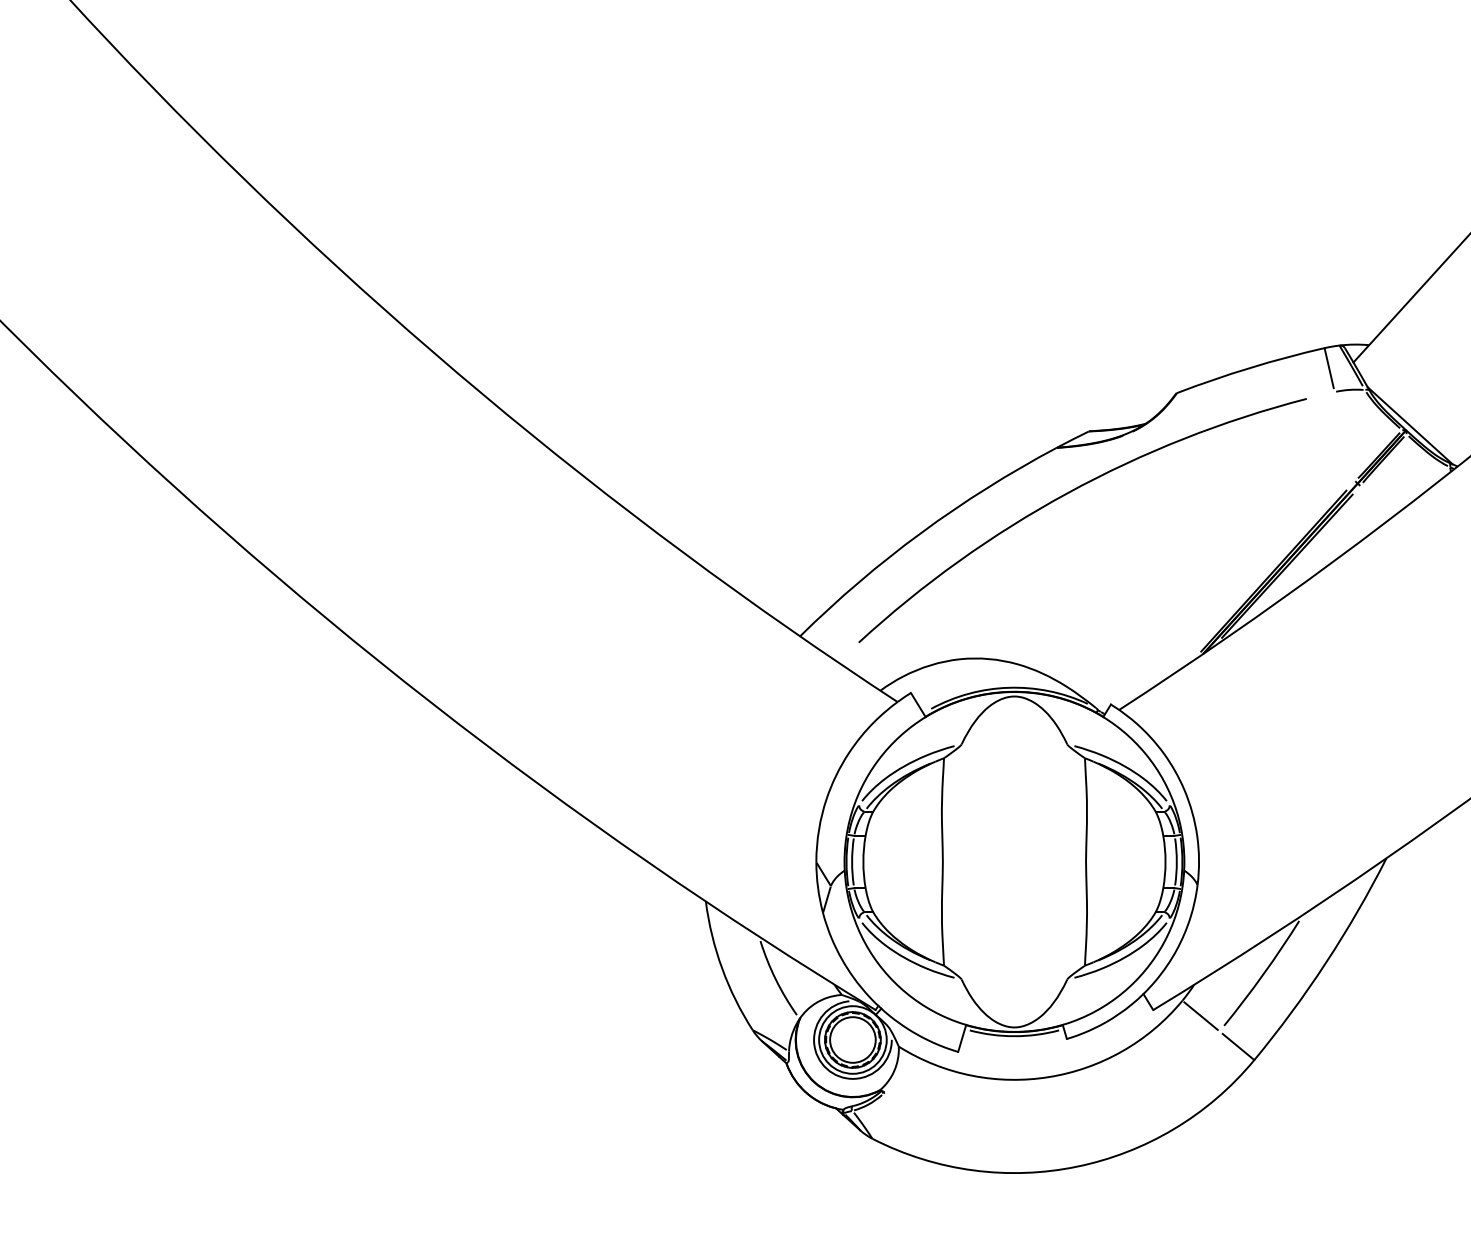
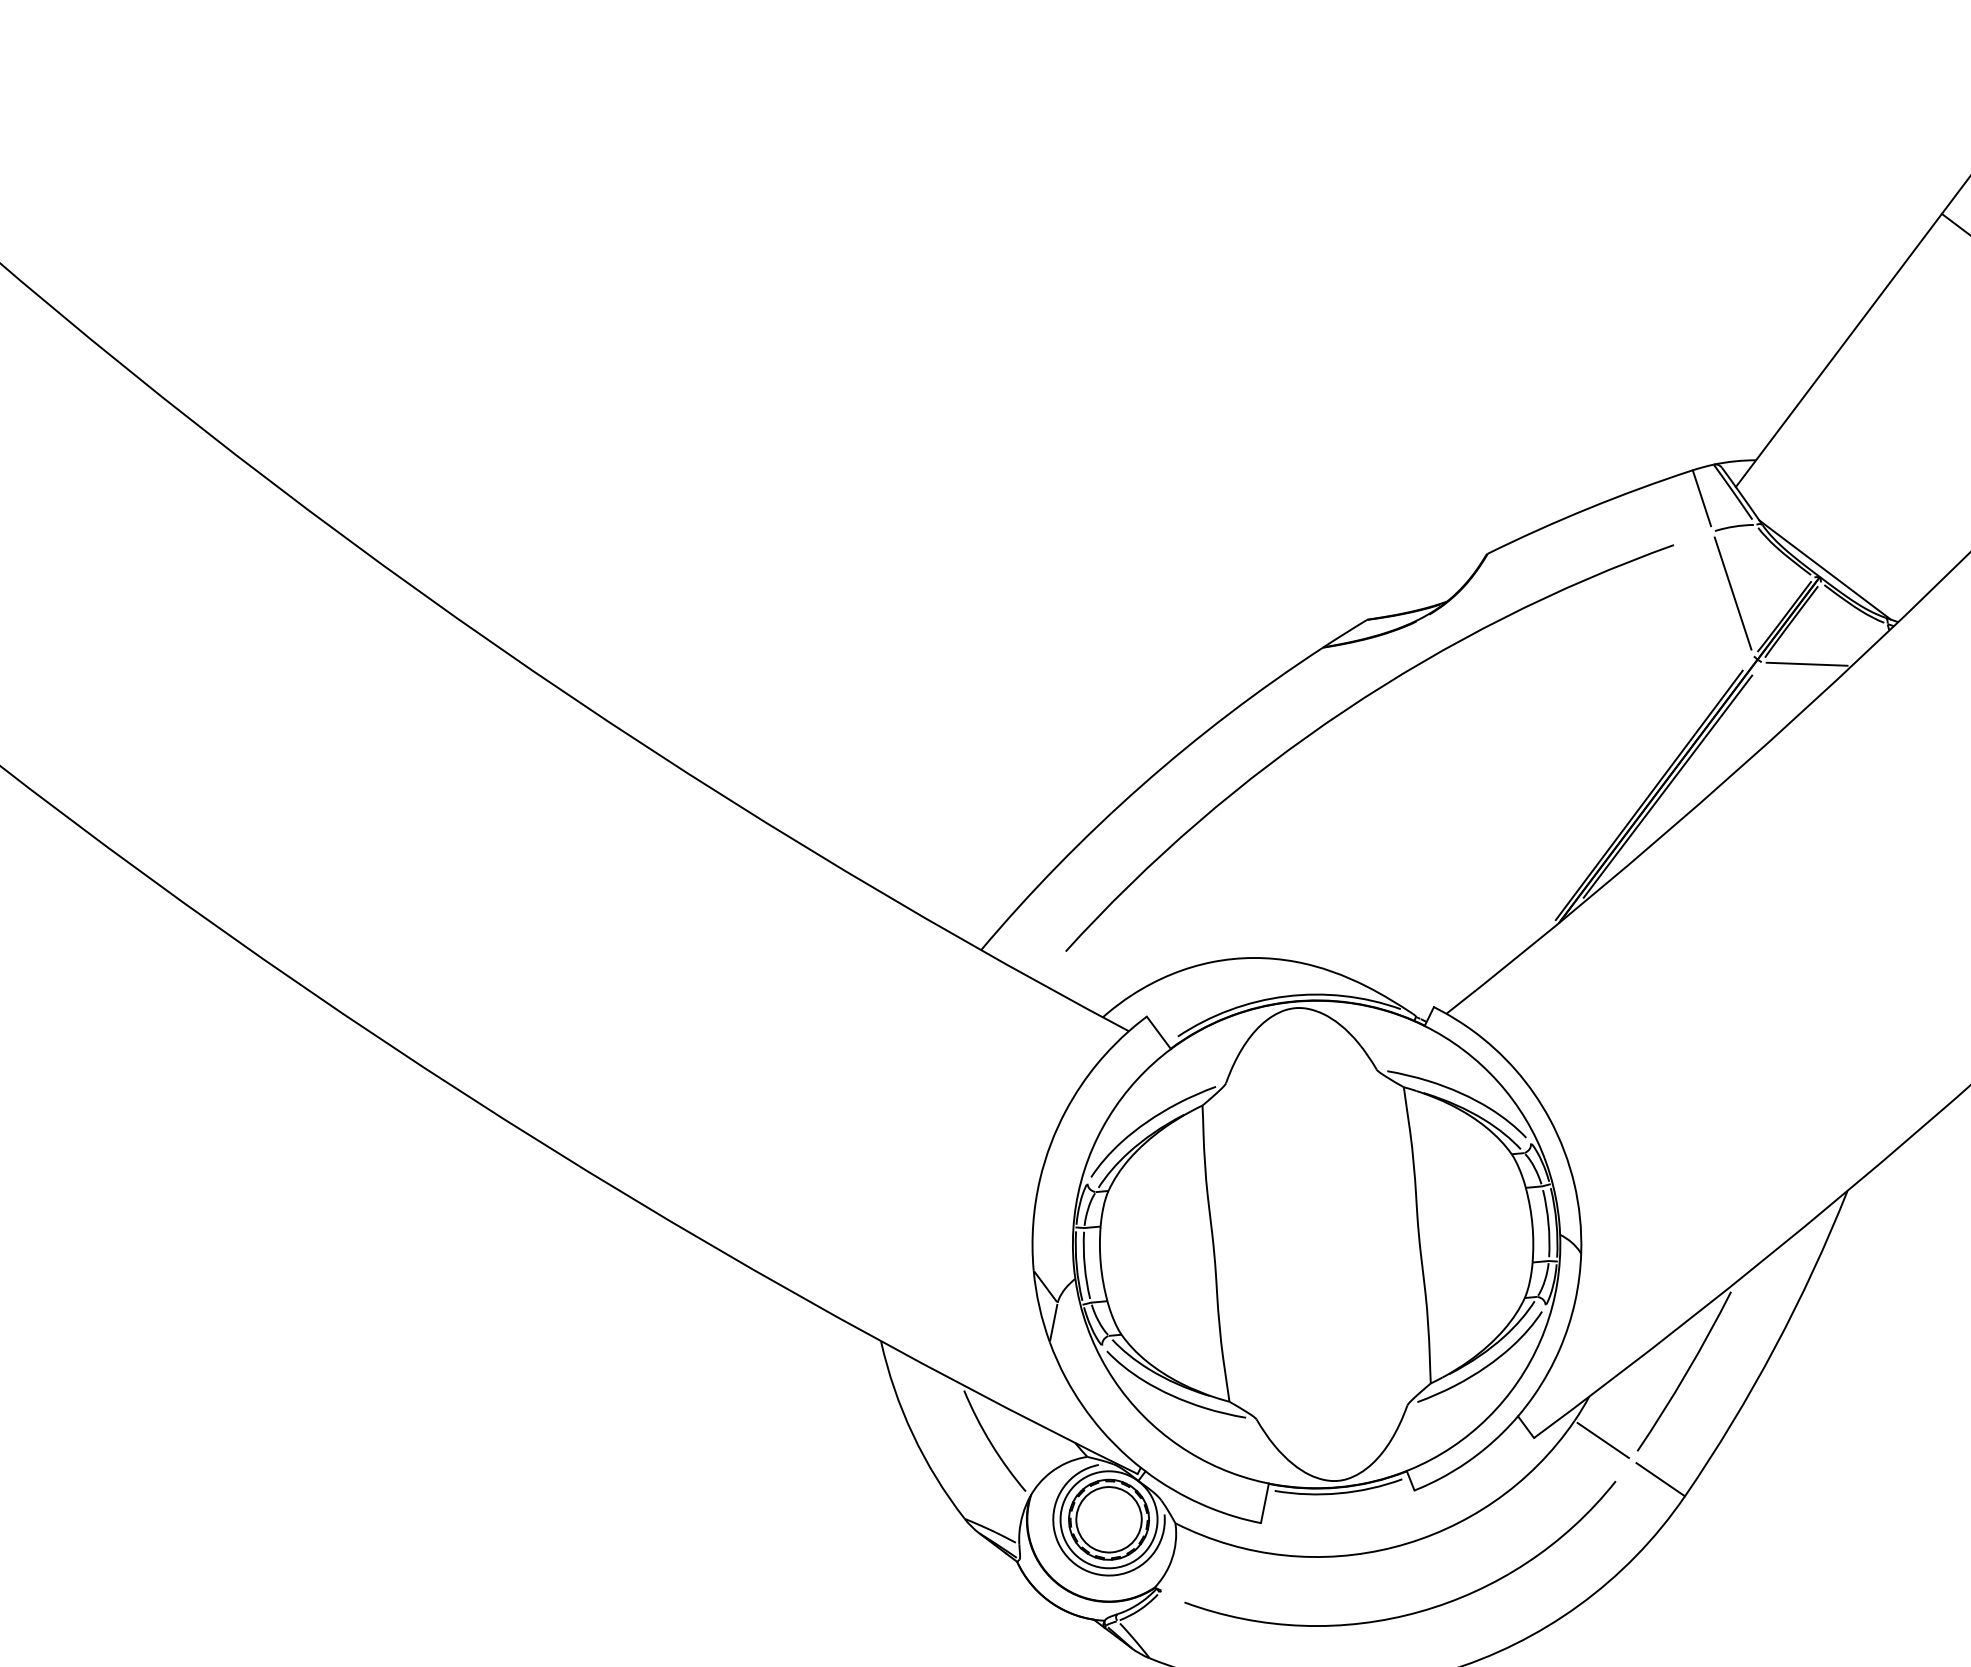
line: (1344, 436) -> (1732, 593), added
line: (1391, 489) -> (1806, 663), added
arc: (1061, 1122) -> (1417, 1610), added

